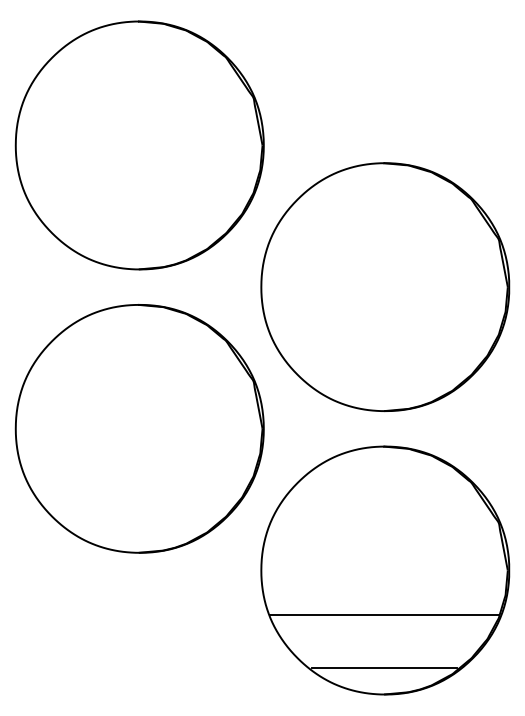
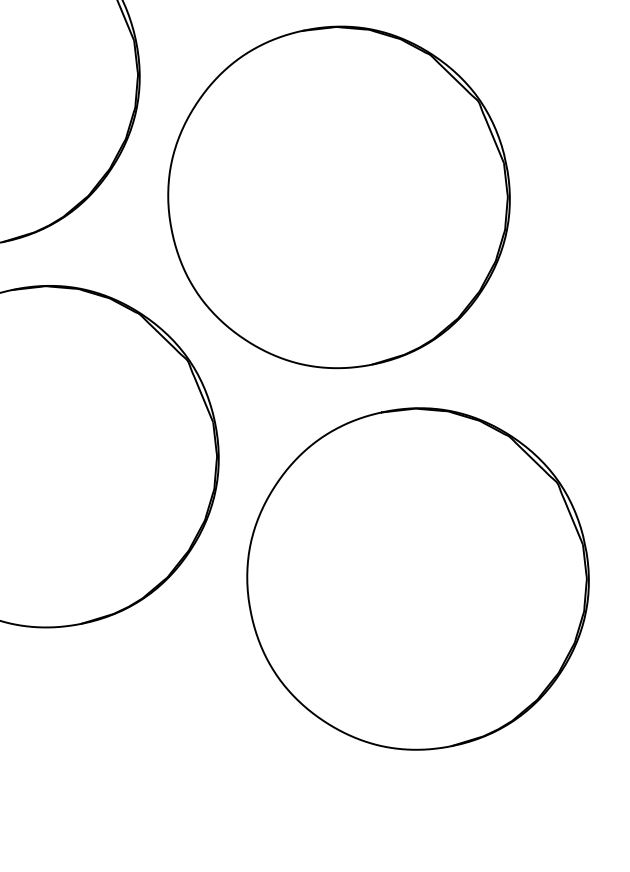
line: (384, 614) -> (429, 638), removed
line: (384, 667) -> (443, 709), removed

